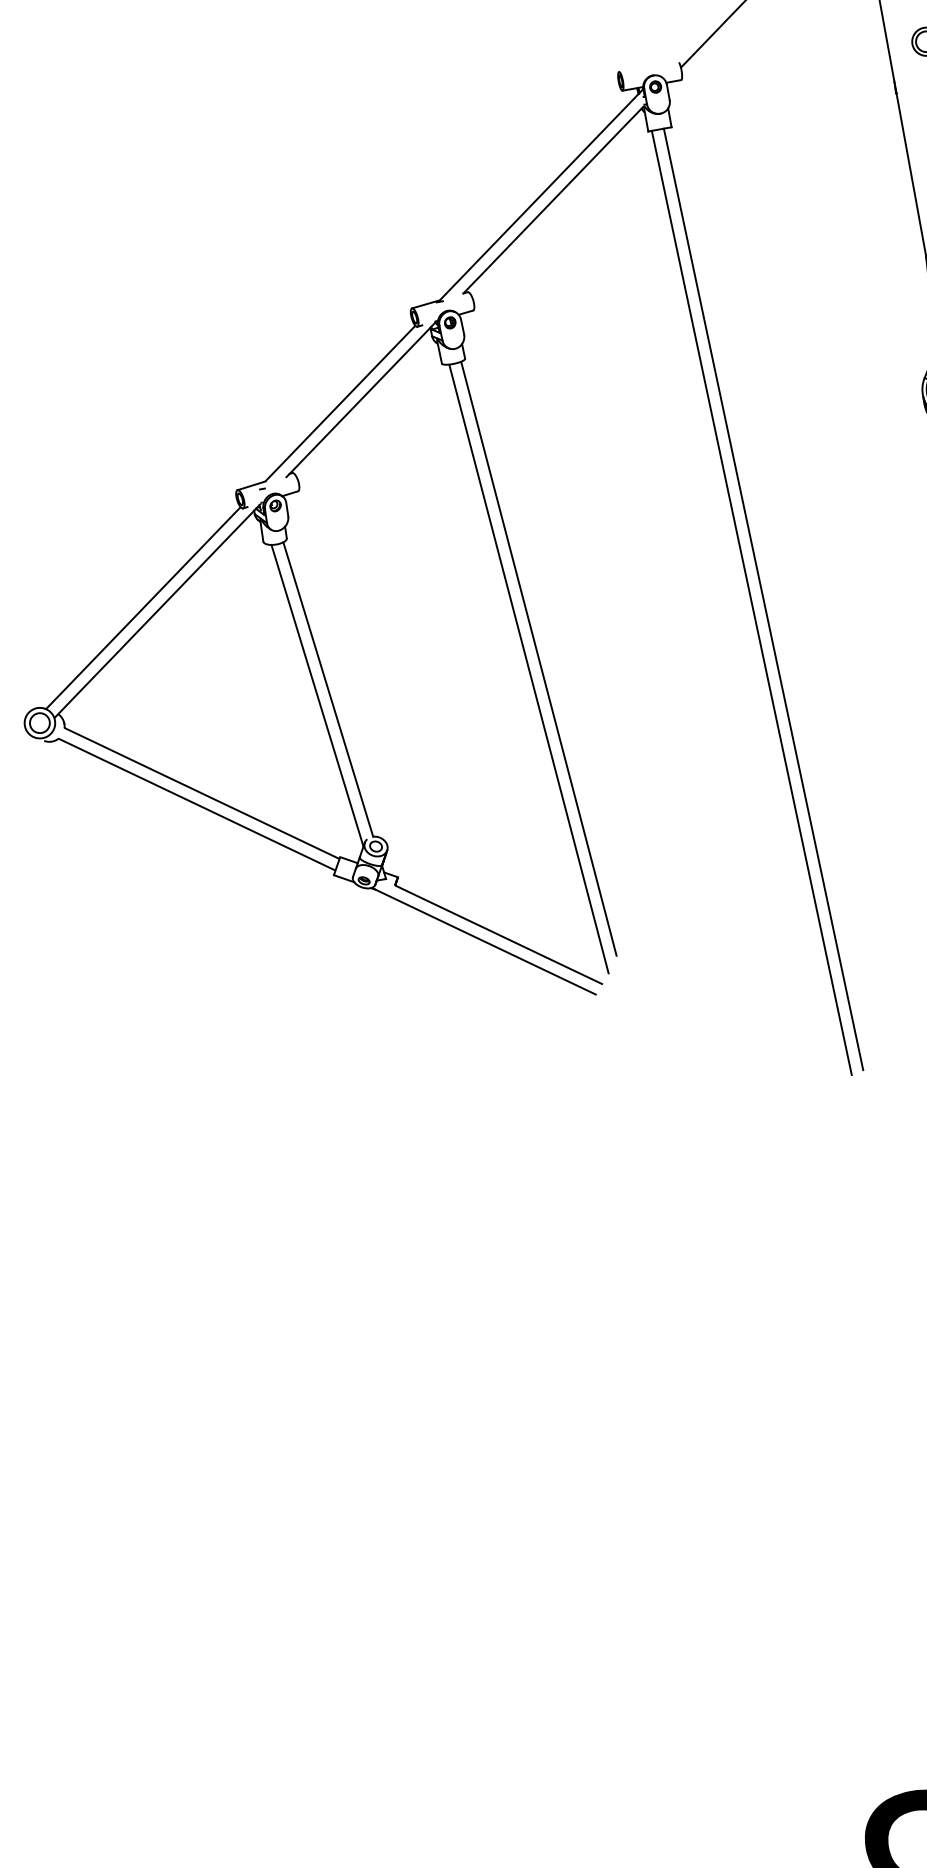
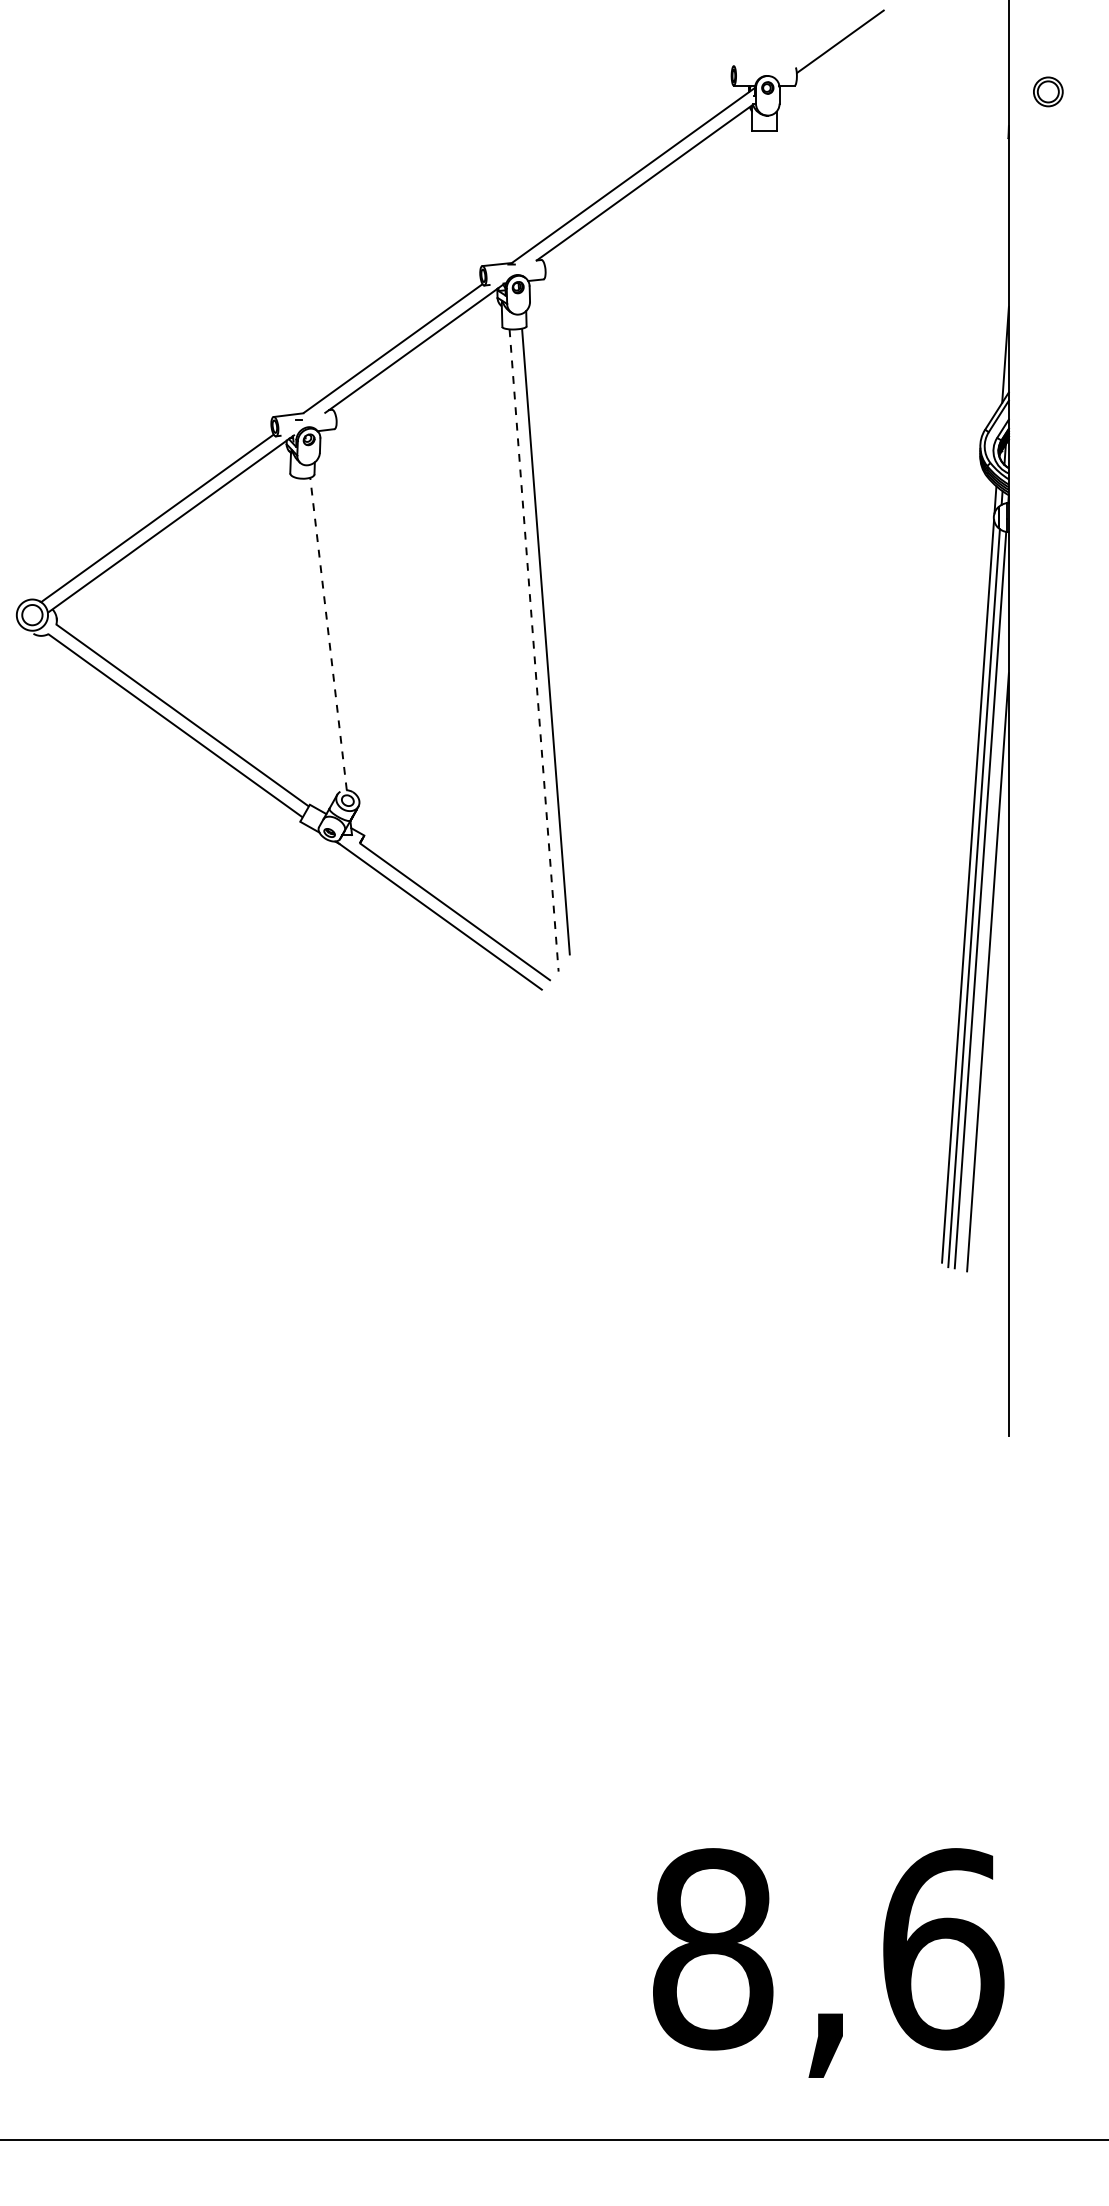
line: (763, 599) -> (782, 622), removed
line: (752, 603) -> (770, 624), removed
line: (529, 668) -> (534, 649), solid -> dashed
line: (328, 689) -> (328, 633), solid -> dashed
line: (317, 695) -> (316, 638), removed

